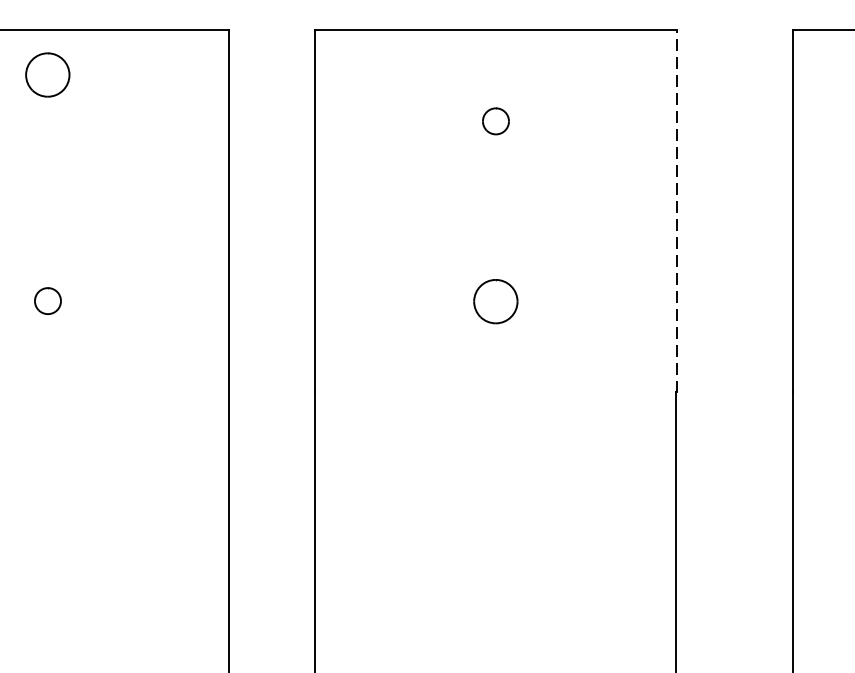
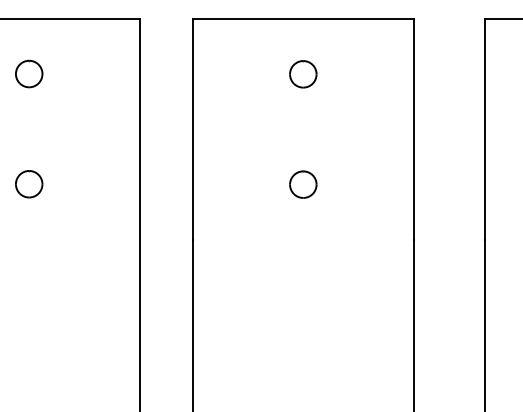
part: (48, 74) -> (29, 73), moved
part: (496, 121) -> (303, 74), size x1.67
line: (675, 211) -> (413, 129), dashed -> solid
part: (48, 301) -> (29, 184), size x1.67

